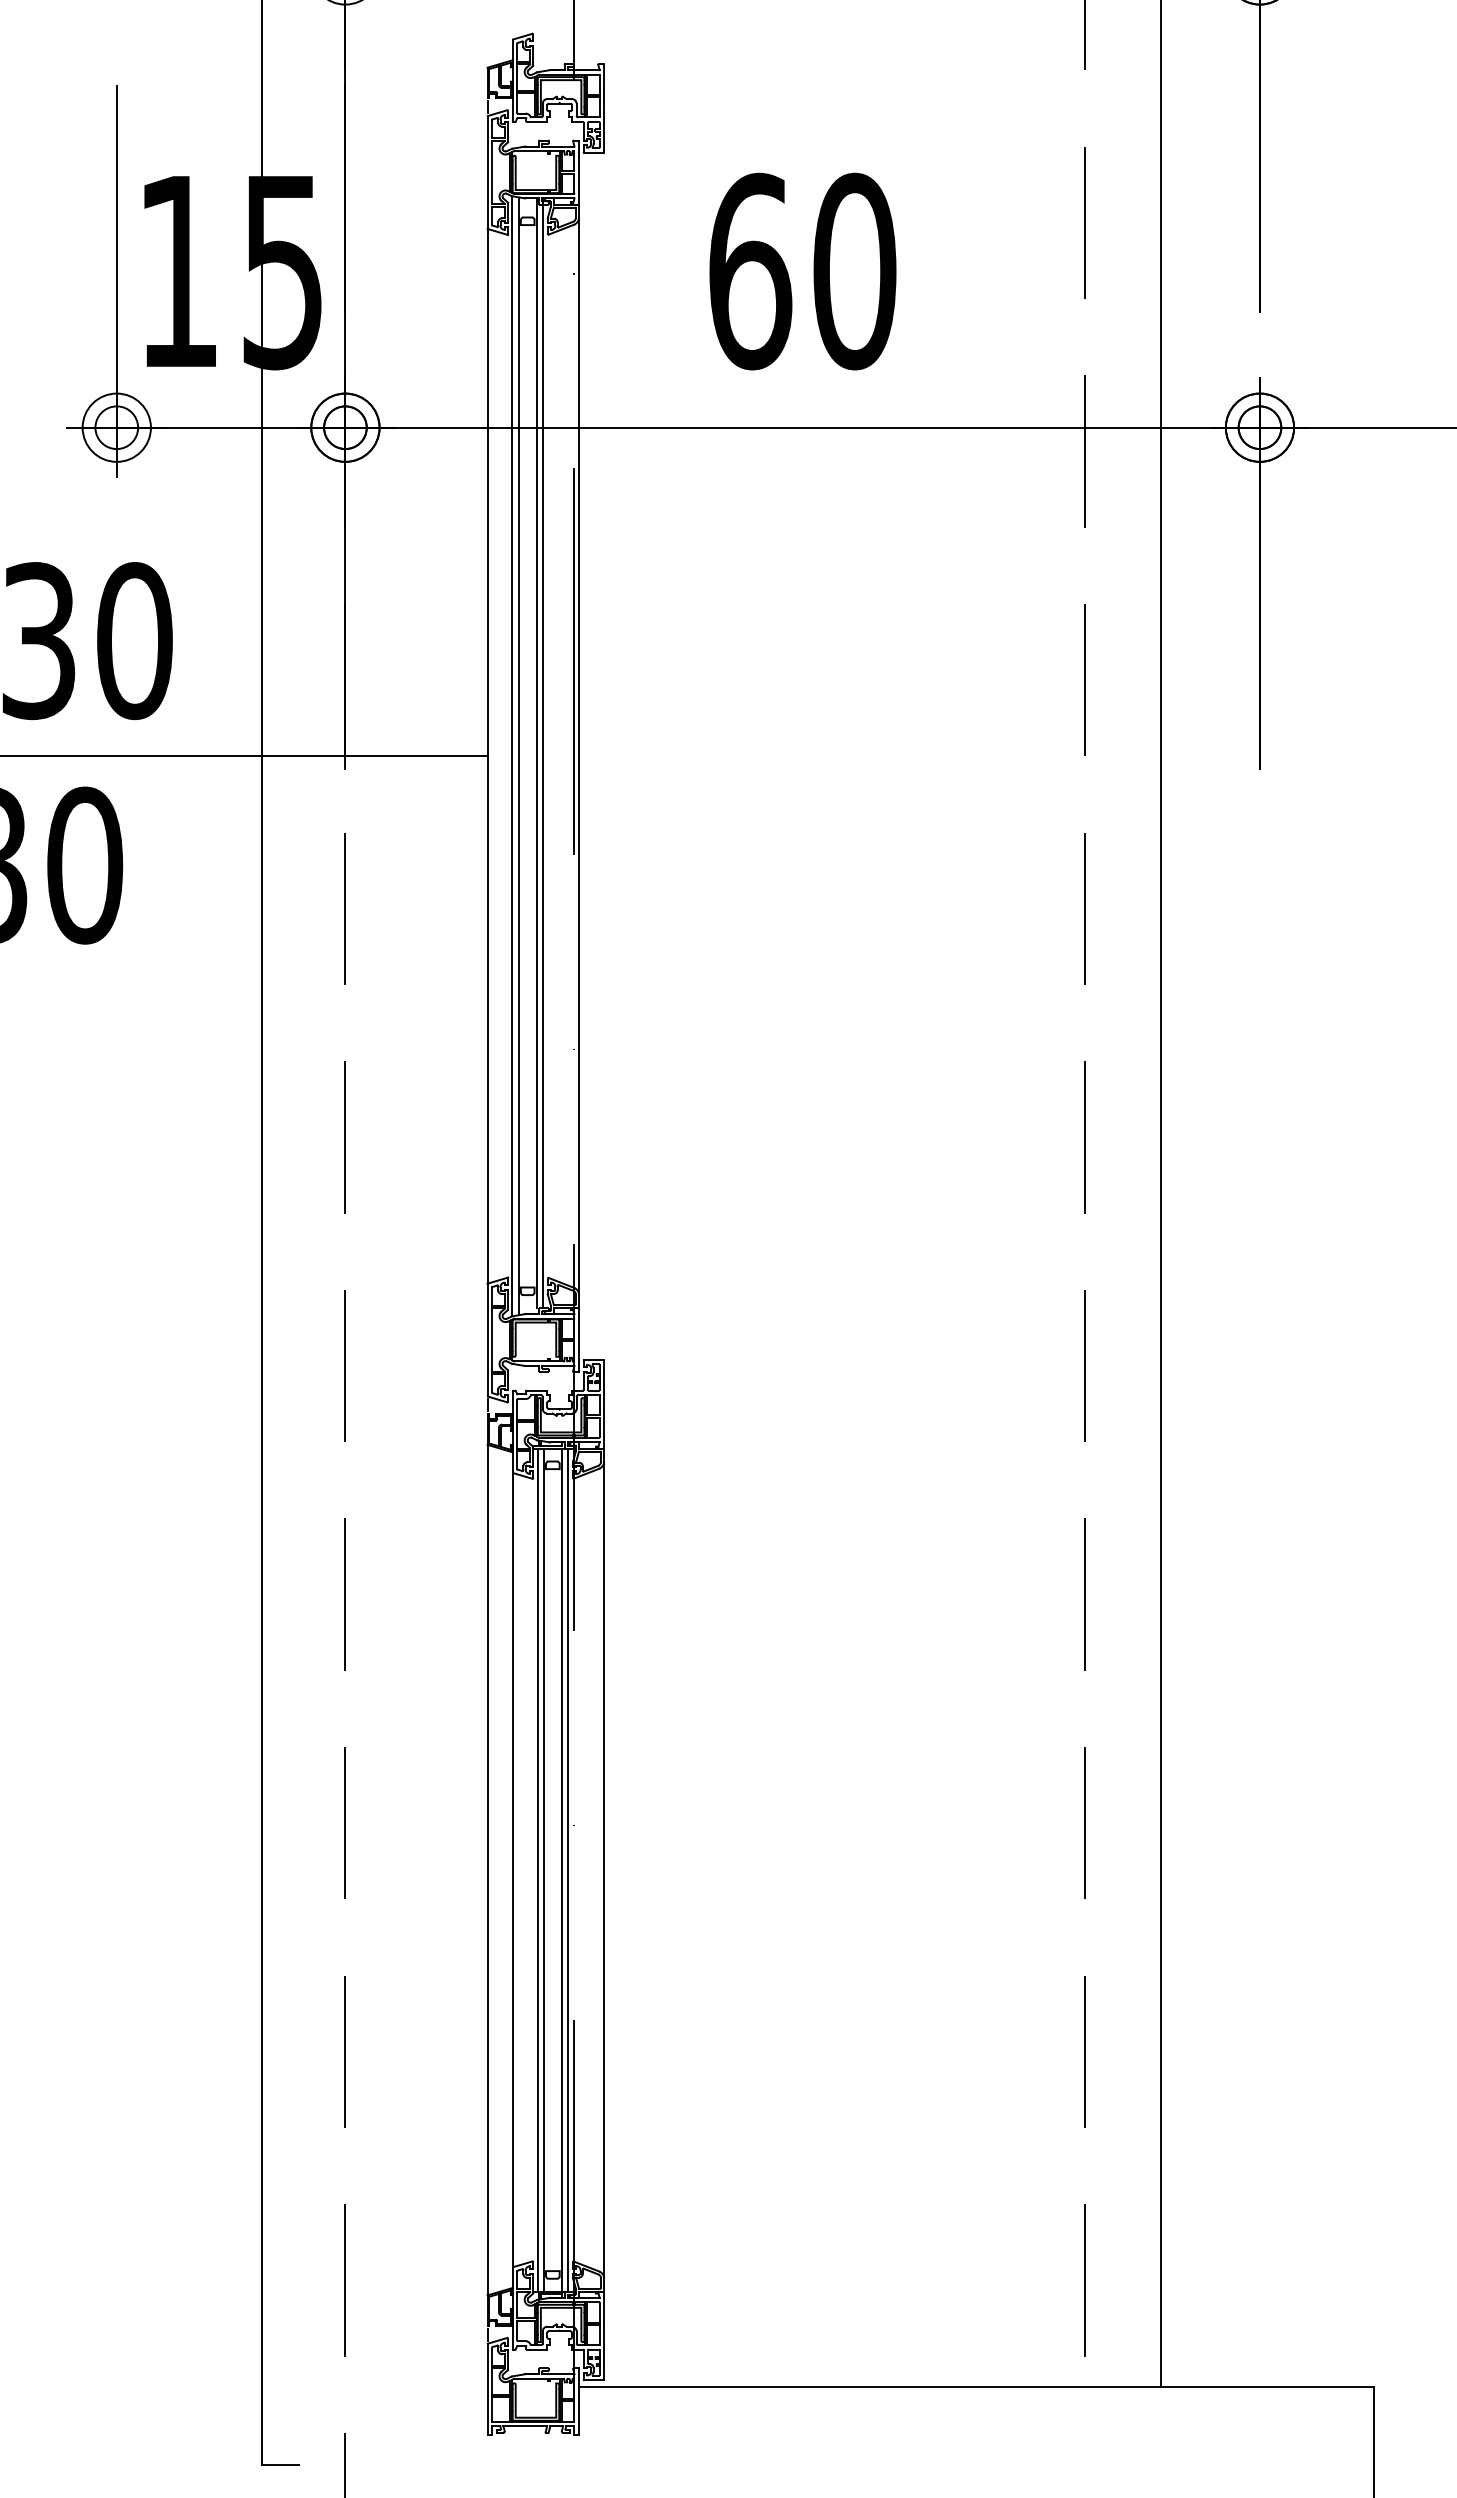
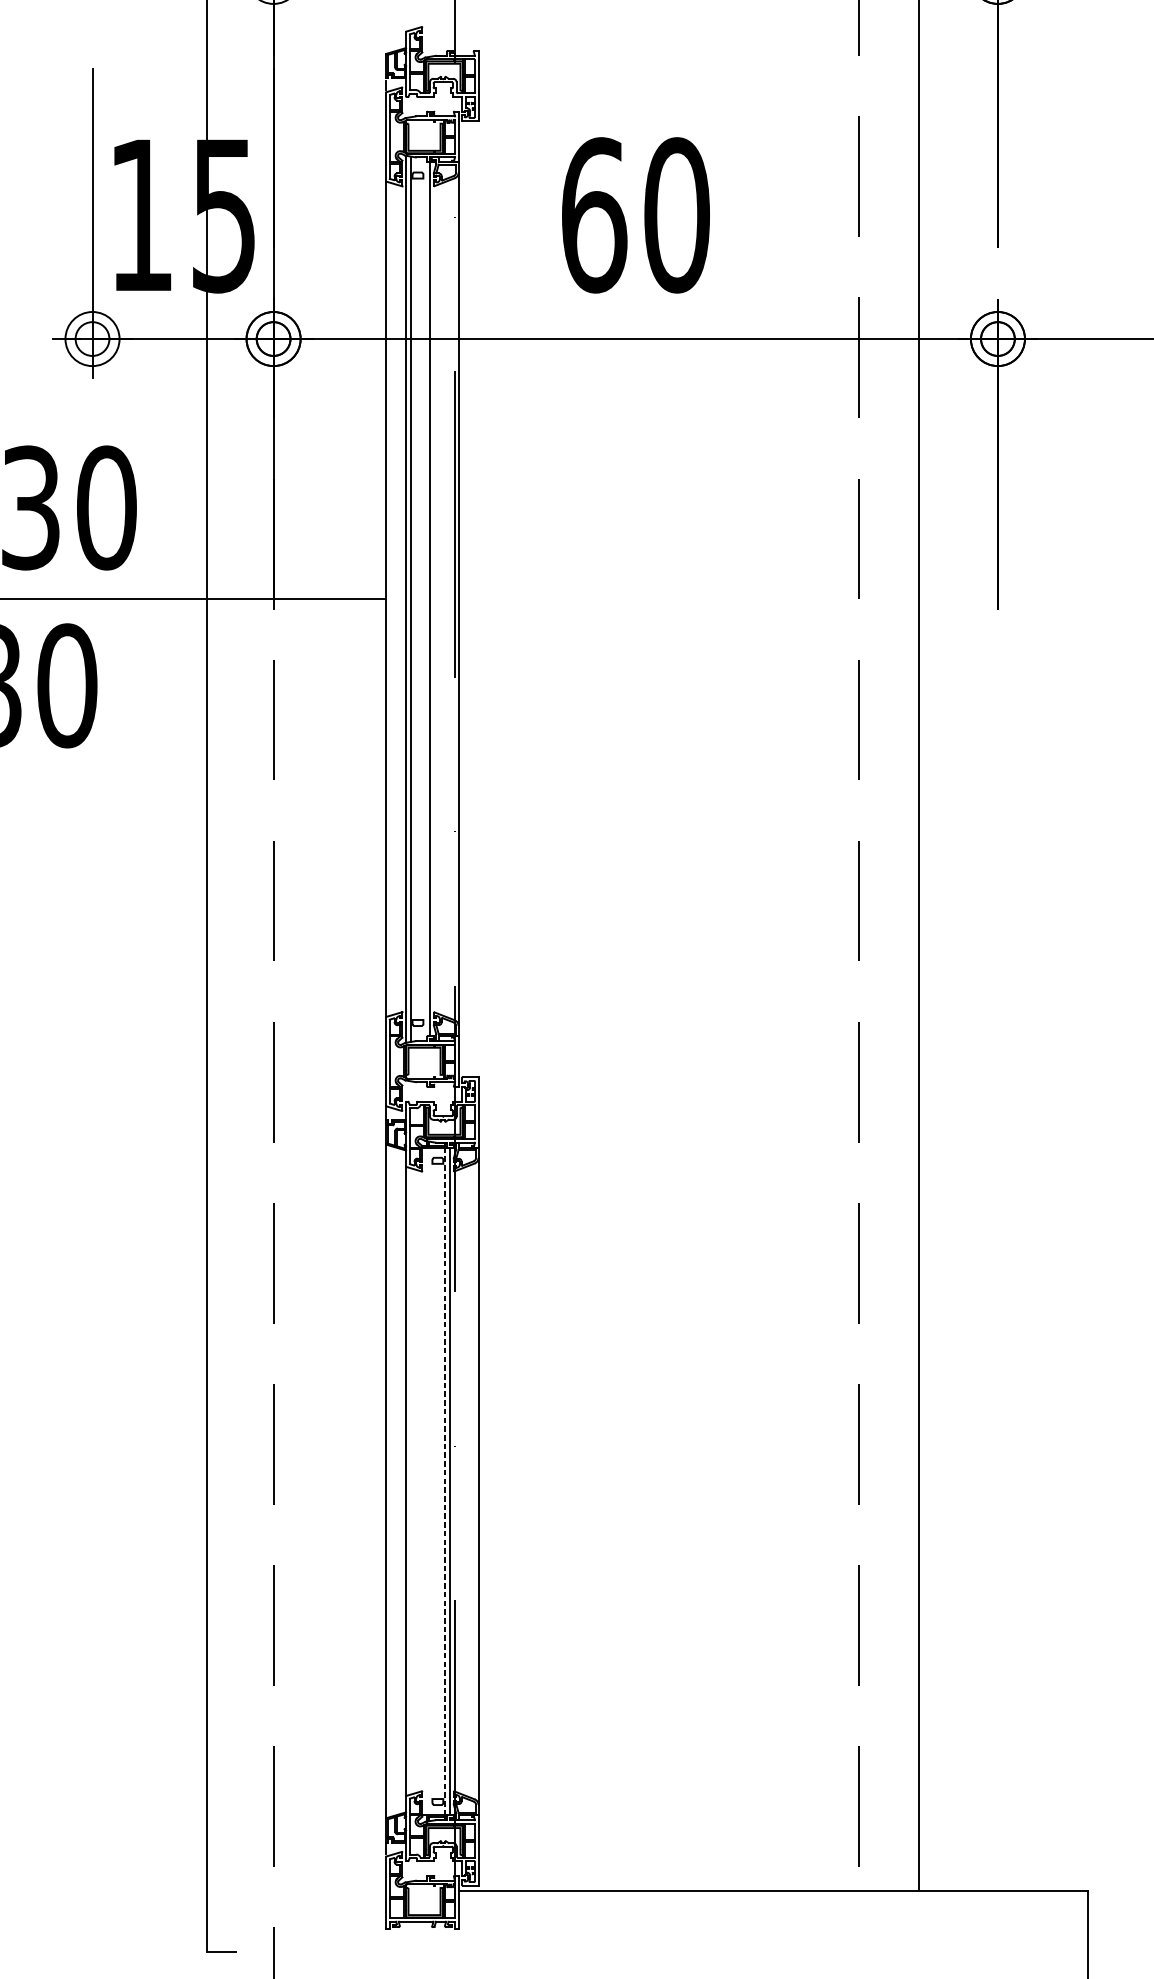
line: (536, 752) -> (424, 596), removed
line: (537, 1869) -> (425, 1480), removed
line: (543, 1869) -> (430, 1480), removed
line: (561, 1870) -> (444, 1481), solid -> dashed

